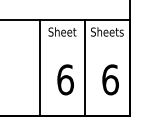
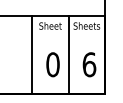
text: (64, 79) -> (52, 64), 6 -> 0

